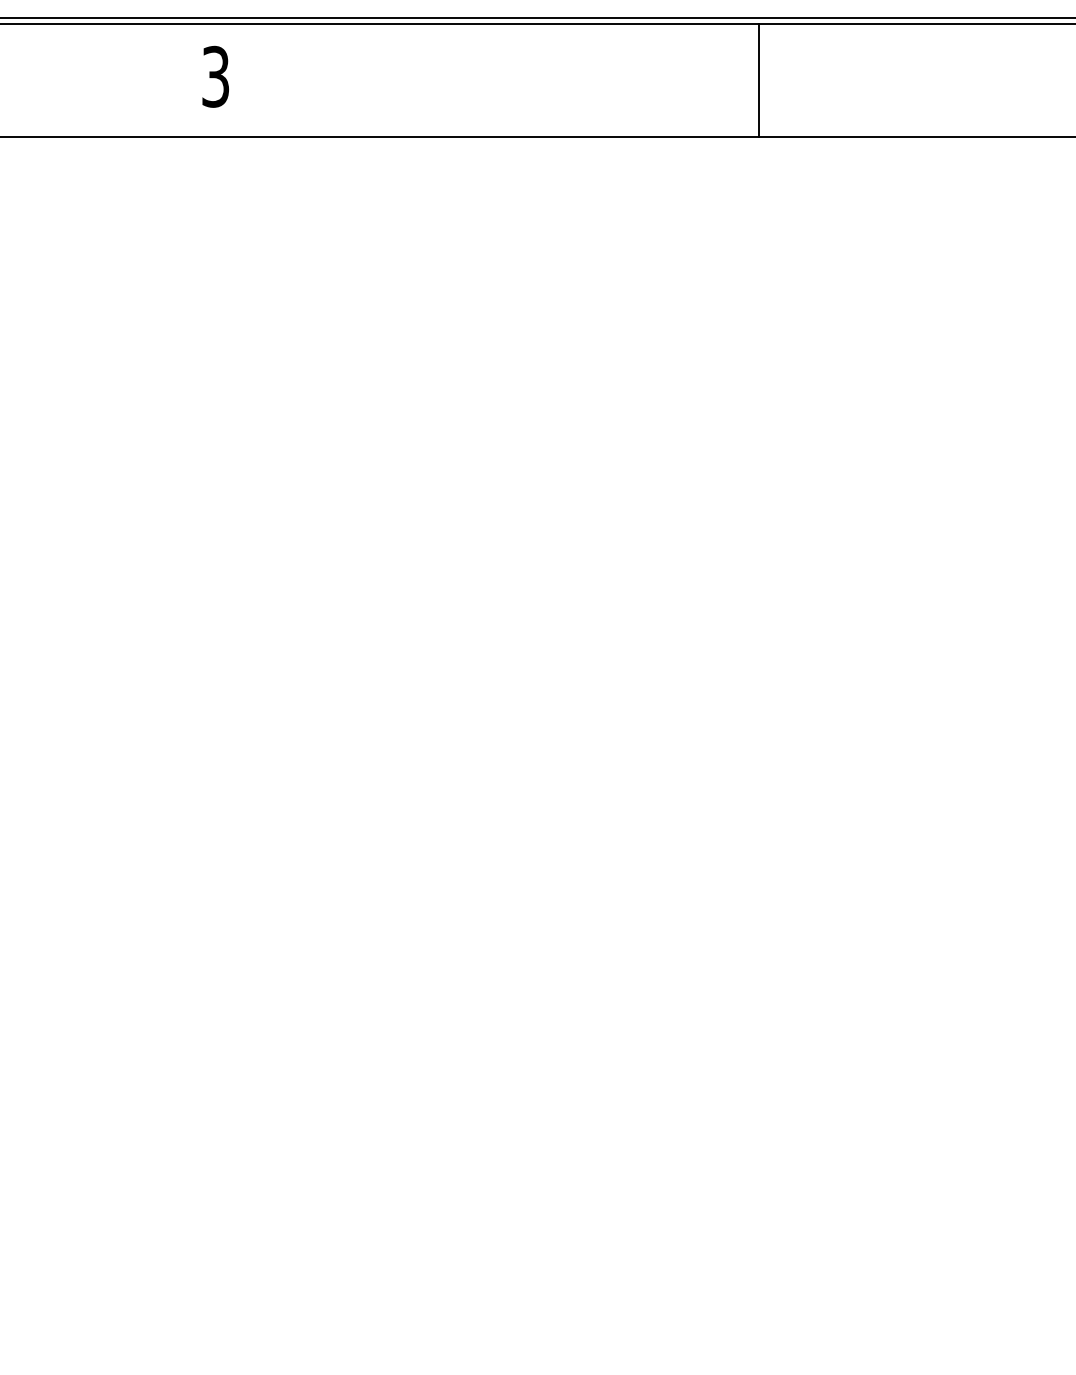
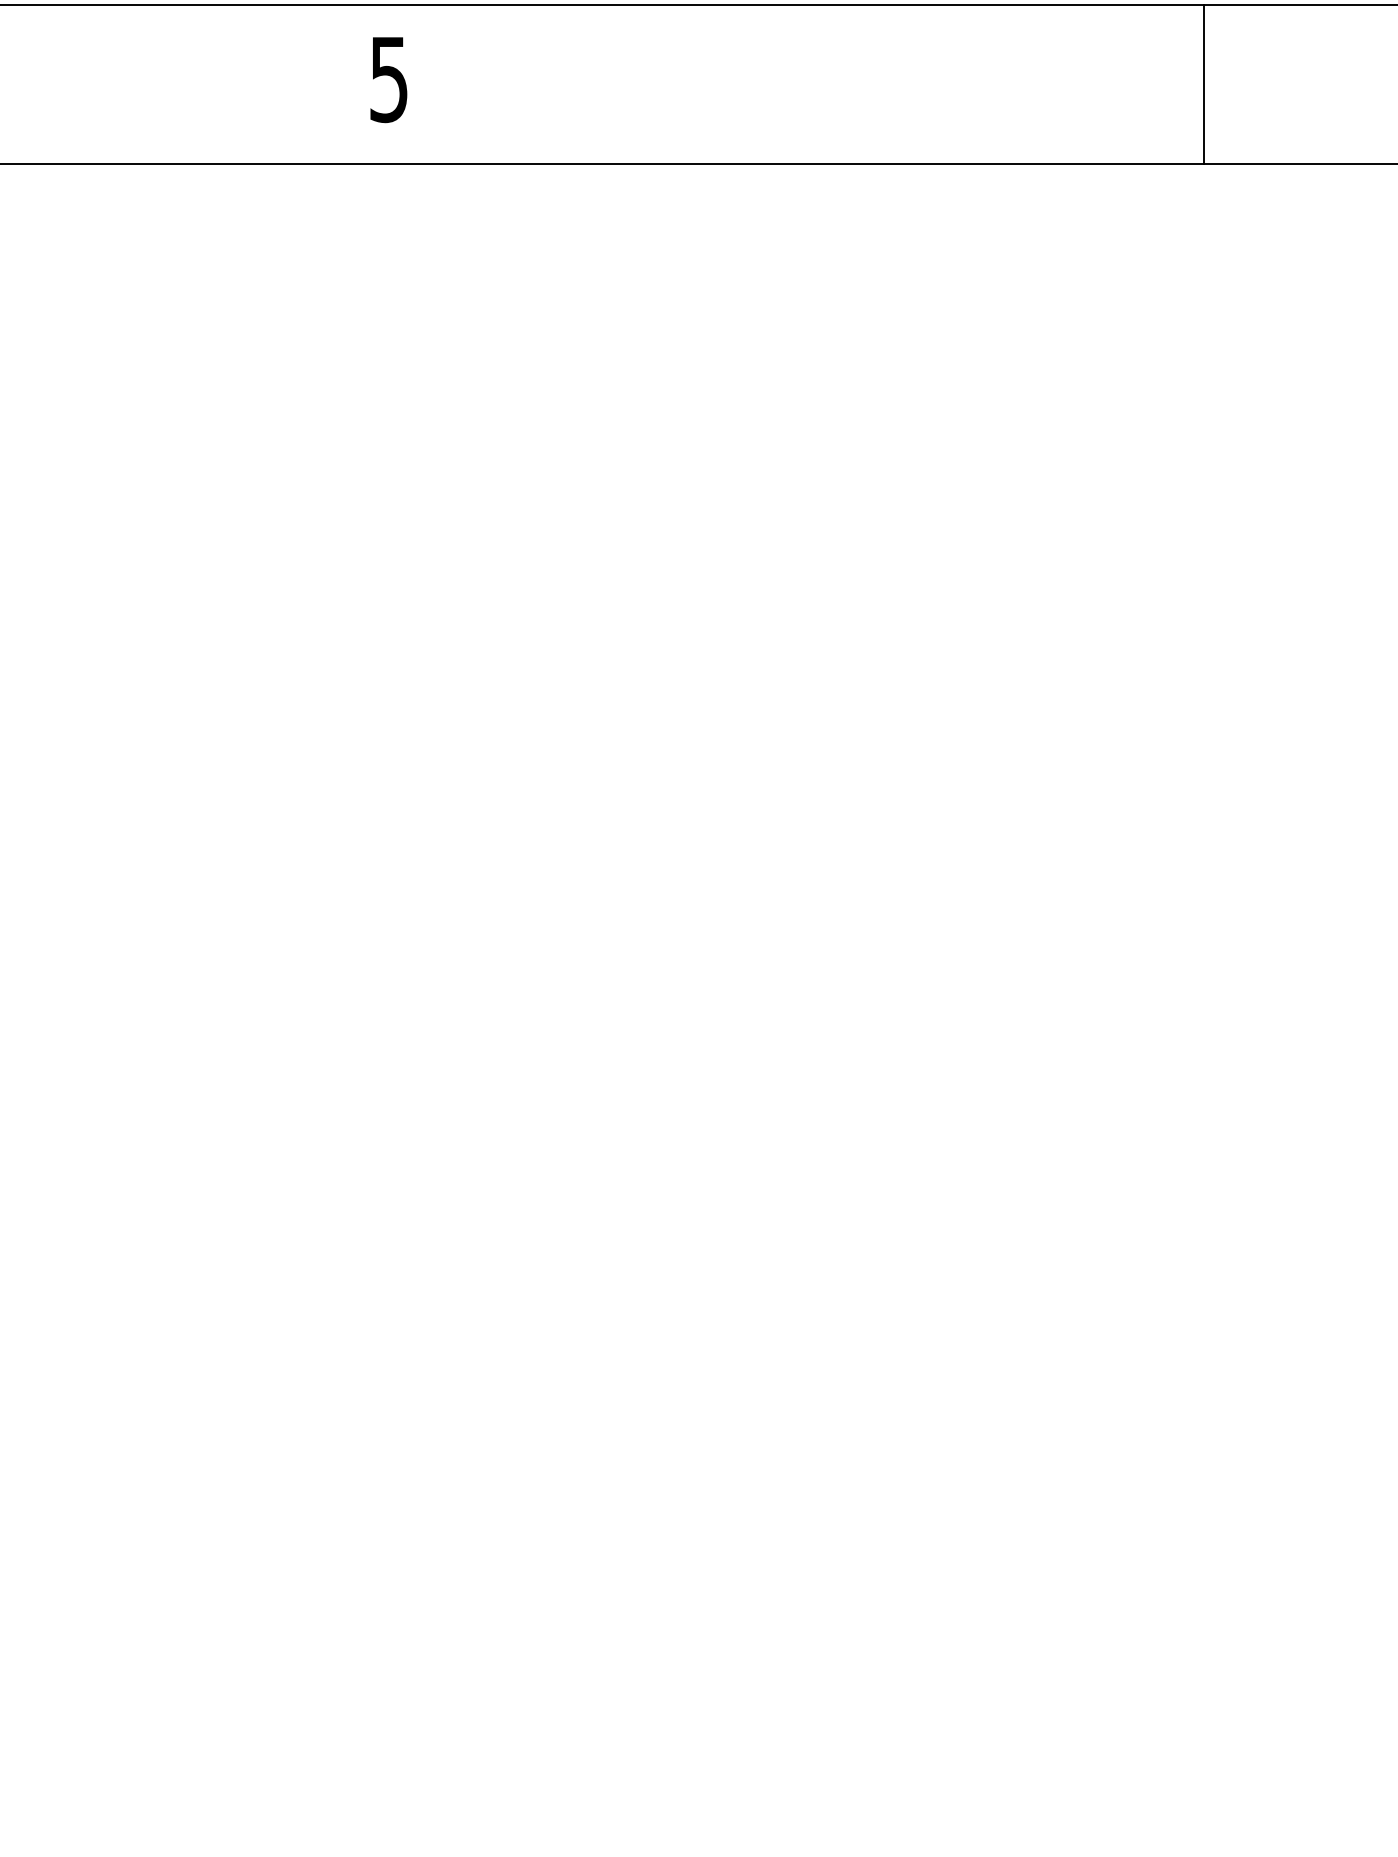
text: (215, 76) -> (388, 78), 3 -> 5
line: (758, 80) -> (1203, 84), moved

